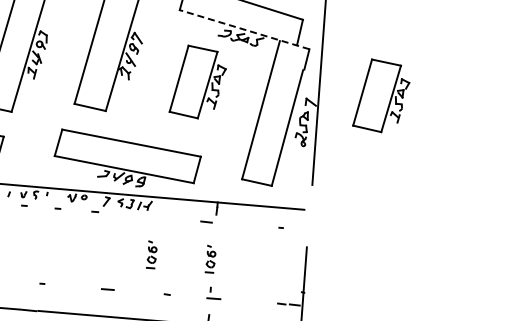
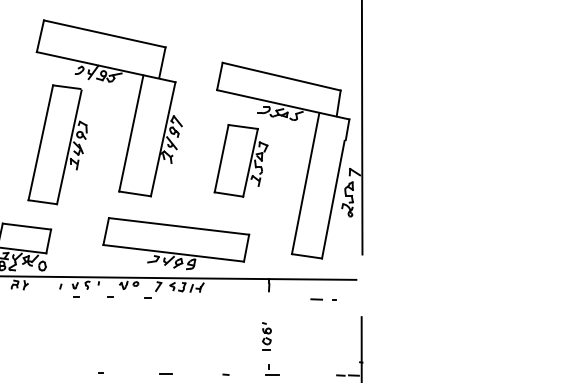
line: (244, 29) -> (283, 104), dashed -> solid
part: (381, 95) -> (424, 160), removed
line: (206, 222) -> (316, 299), moved
part: (151, 255) -> (207, 336), removed

